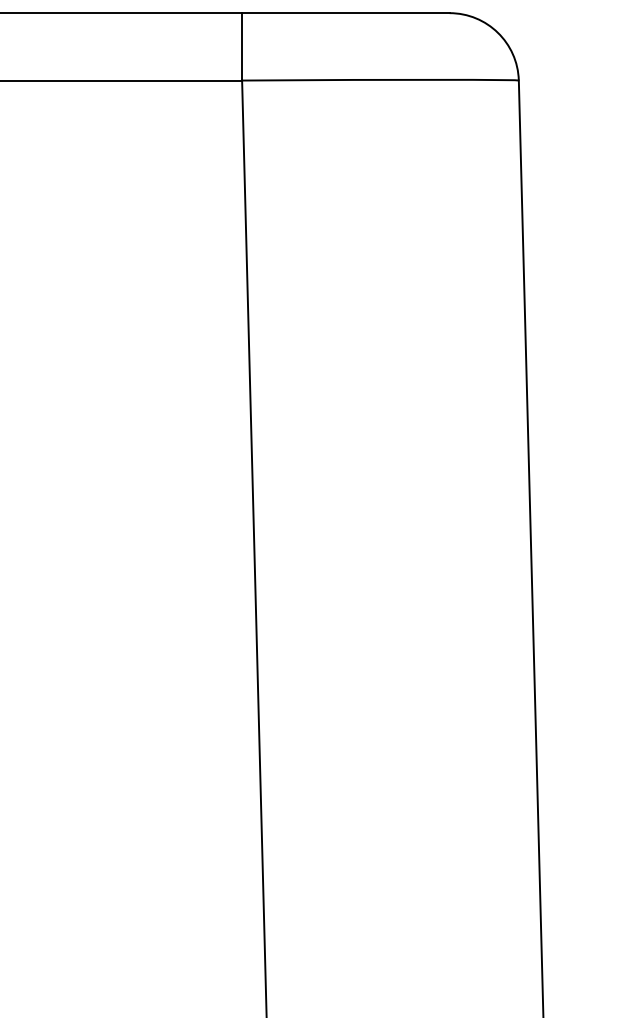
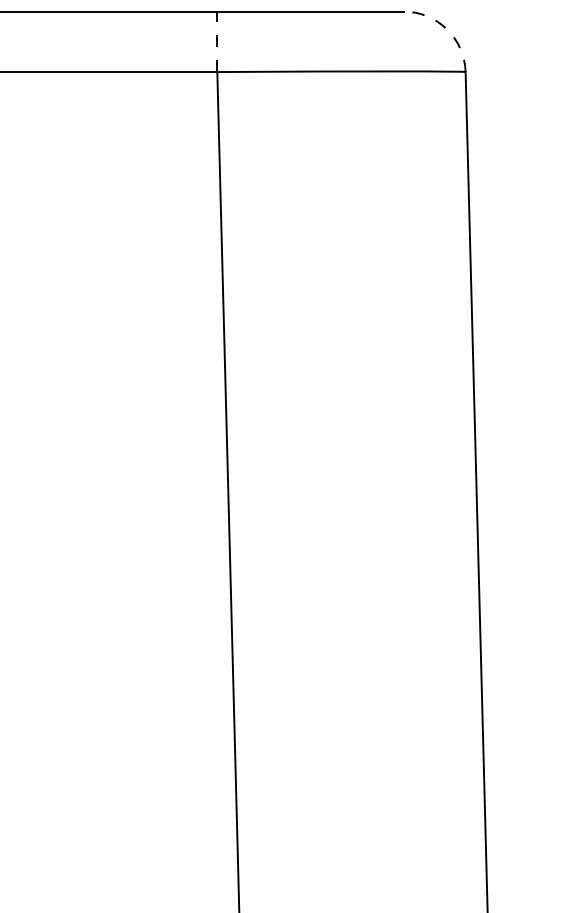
arc: (497, 33) -> (446, 29), solid -> dashed
line: (242, 46) -> (217, 41), solid -> dashed

